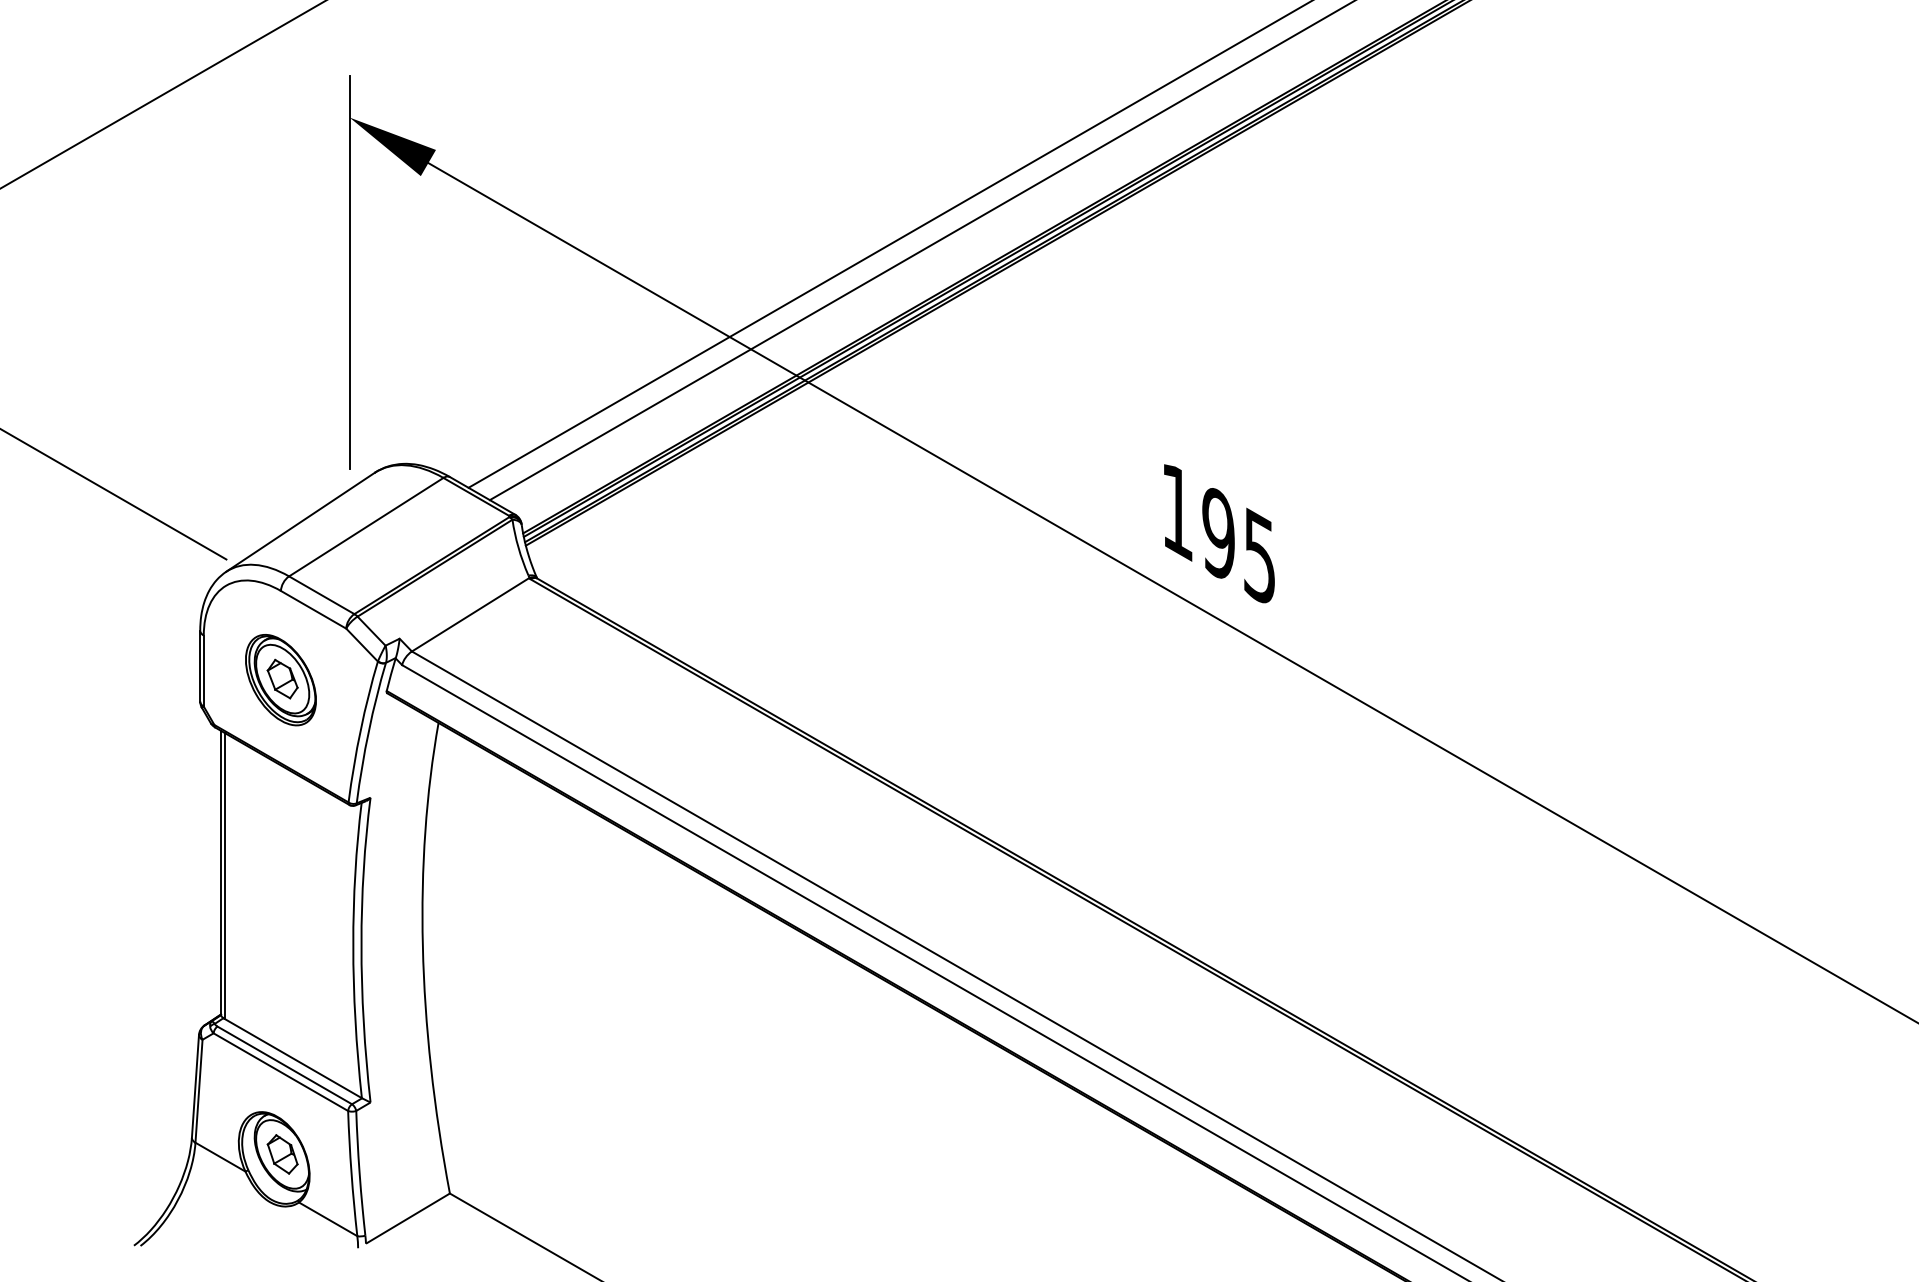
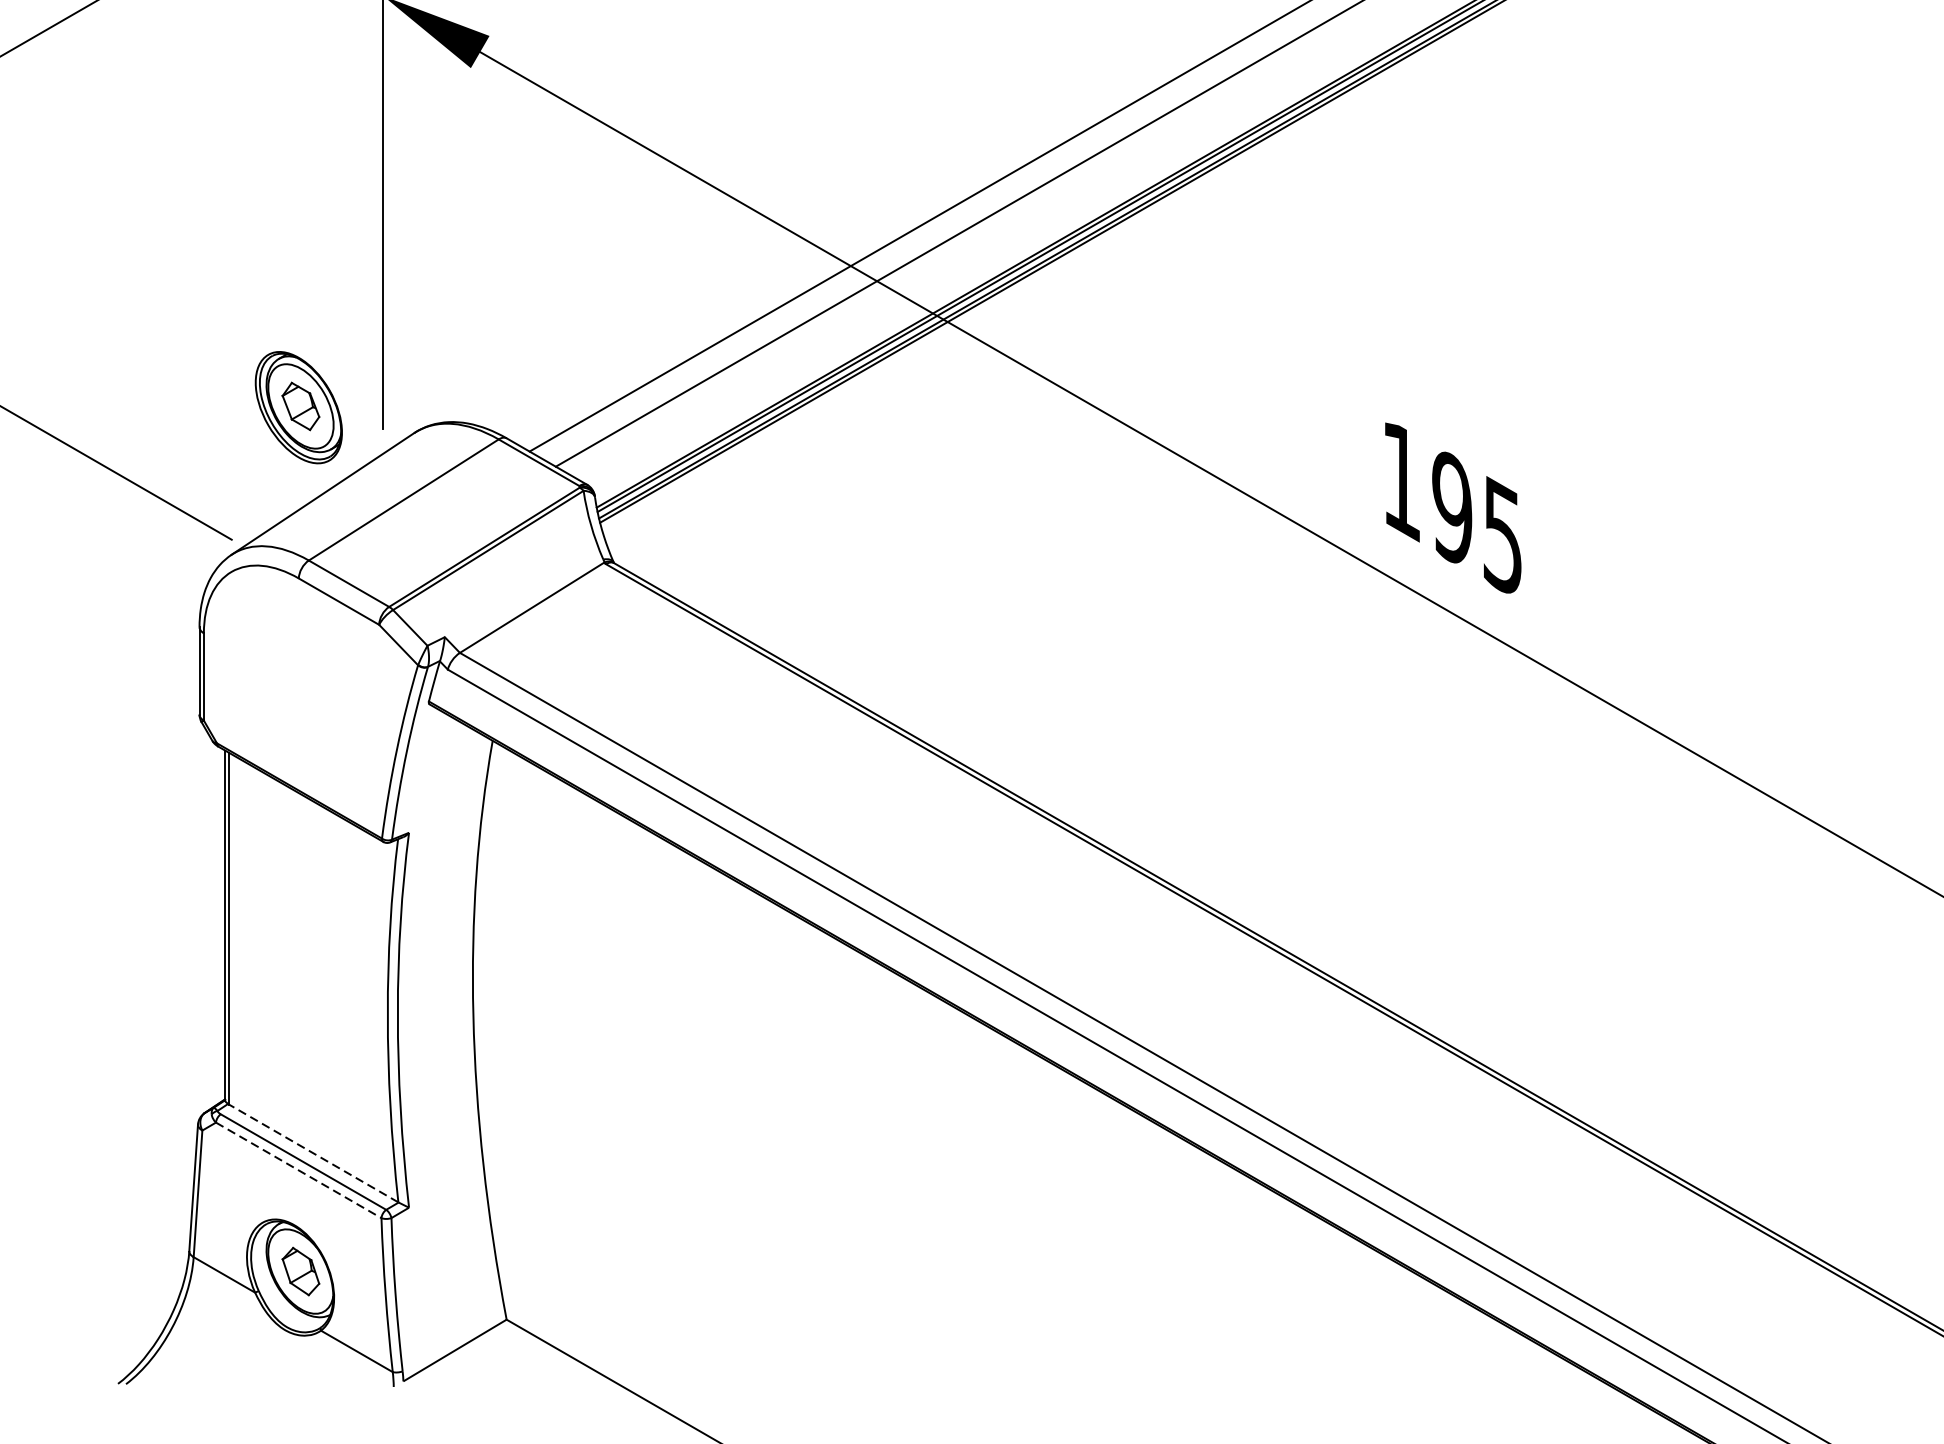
part: (280, 680) -> (298, 408), moved
line: (292, 1058) -> (313, 1153), solid -> dashed
line: (280, 1072) -> (298, 1170), solid -> dashed

